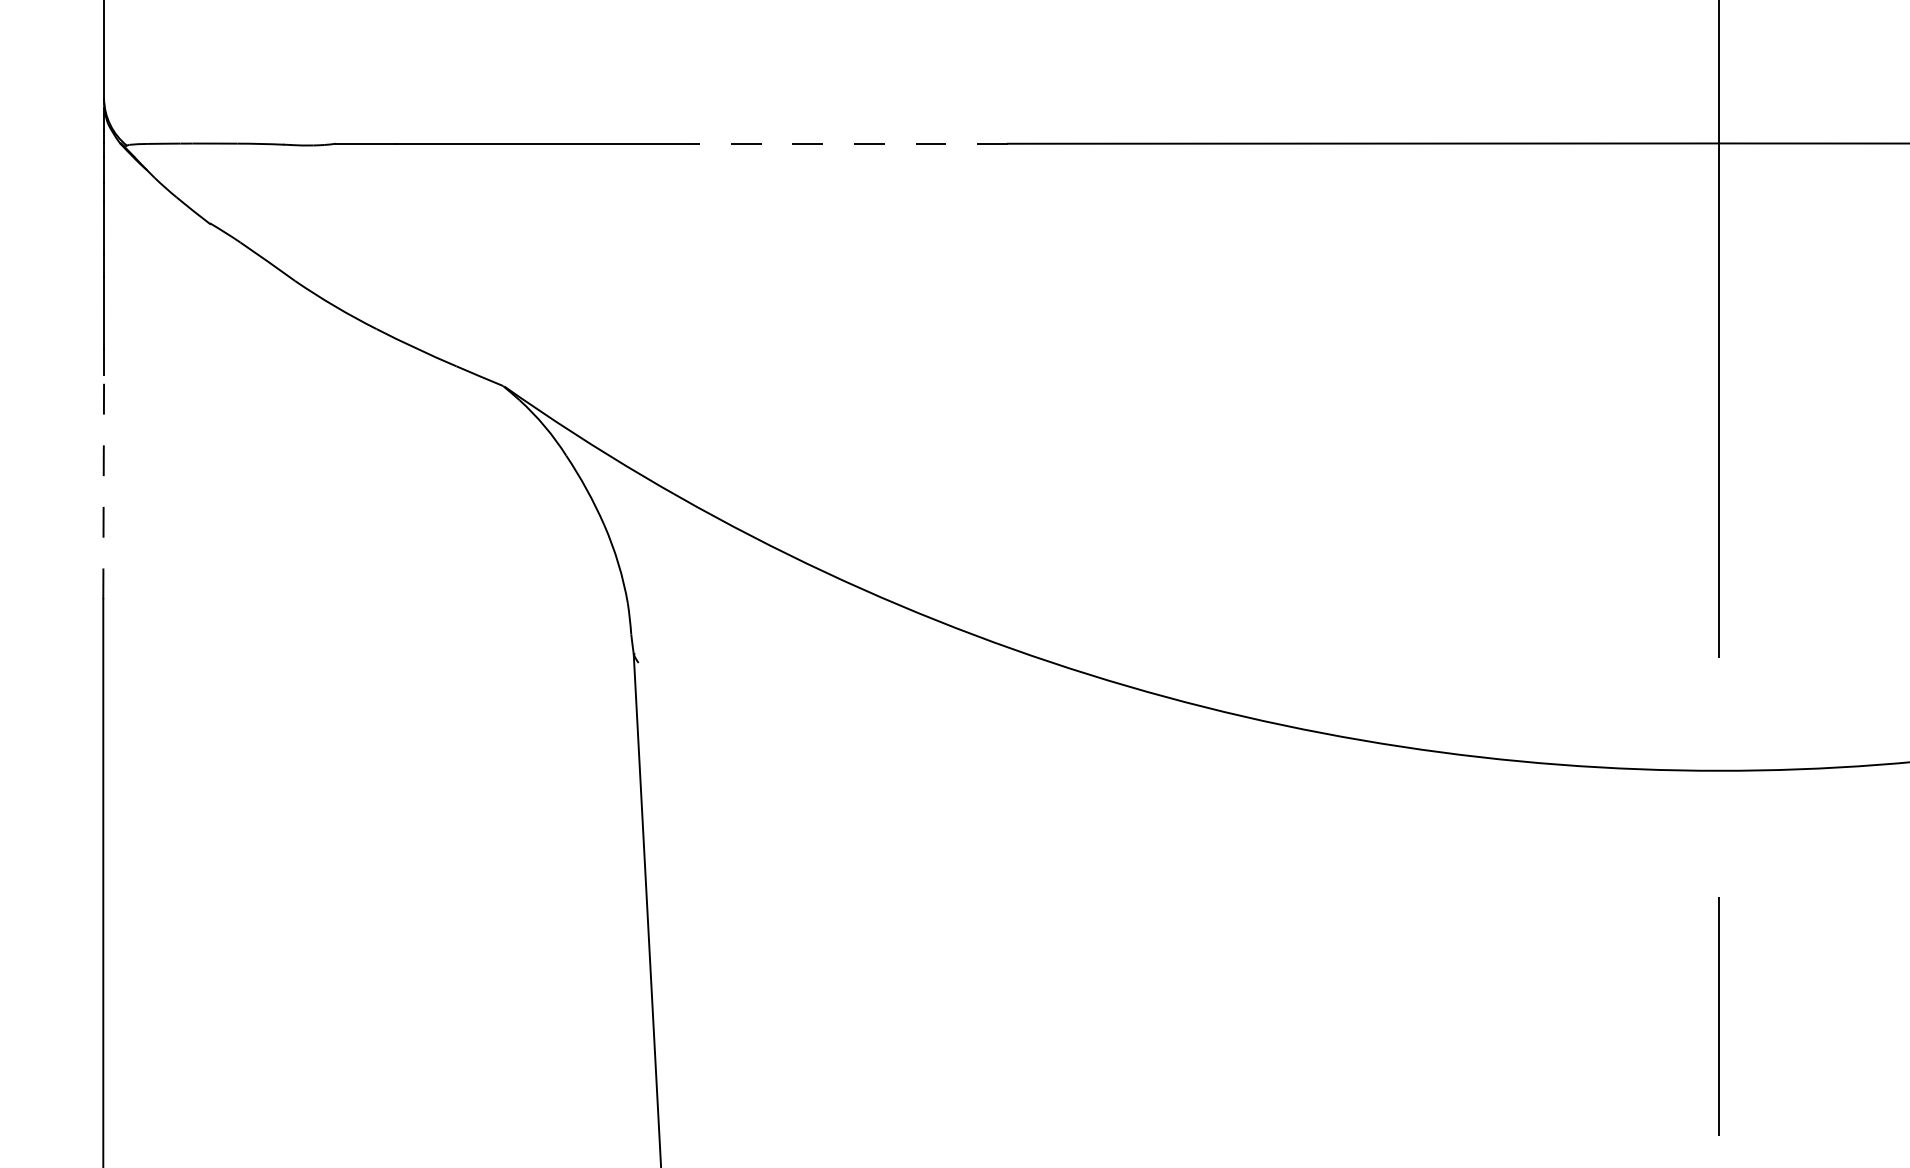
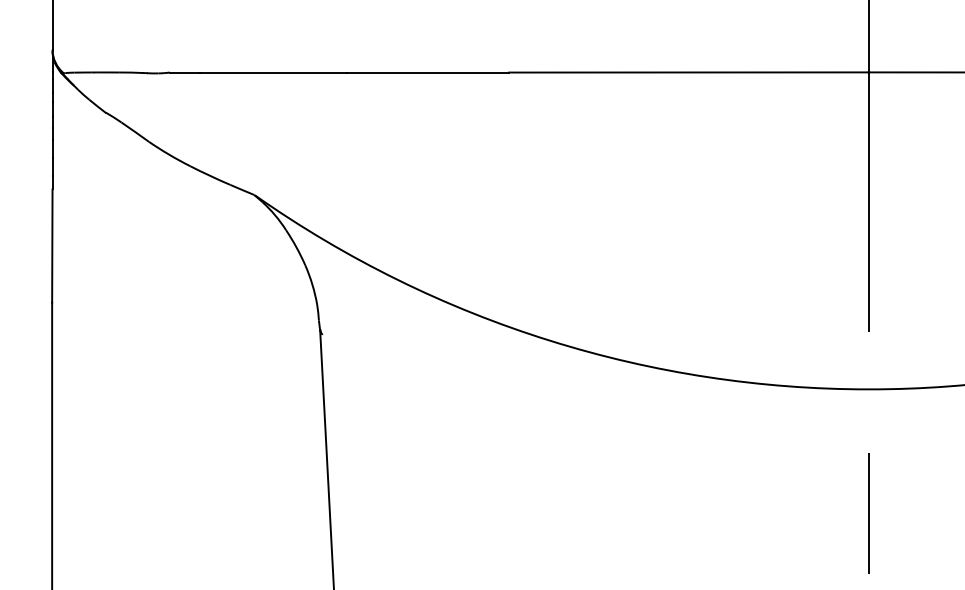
line: (848, 143) -> (428, 72), dashed -> solid
line: (103, 488) -> (52, 246), dashed -> solid

